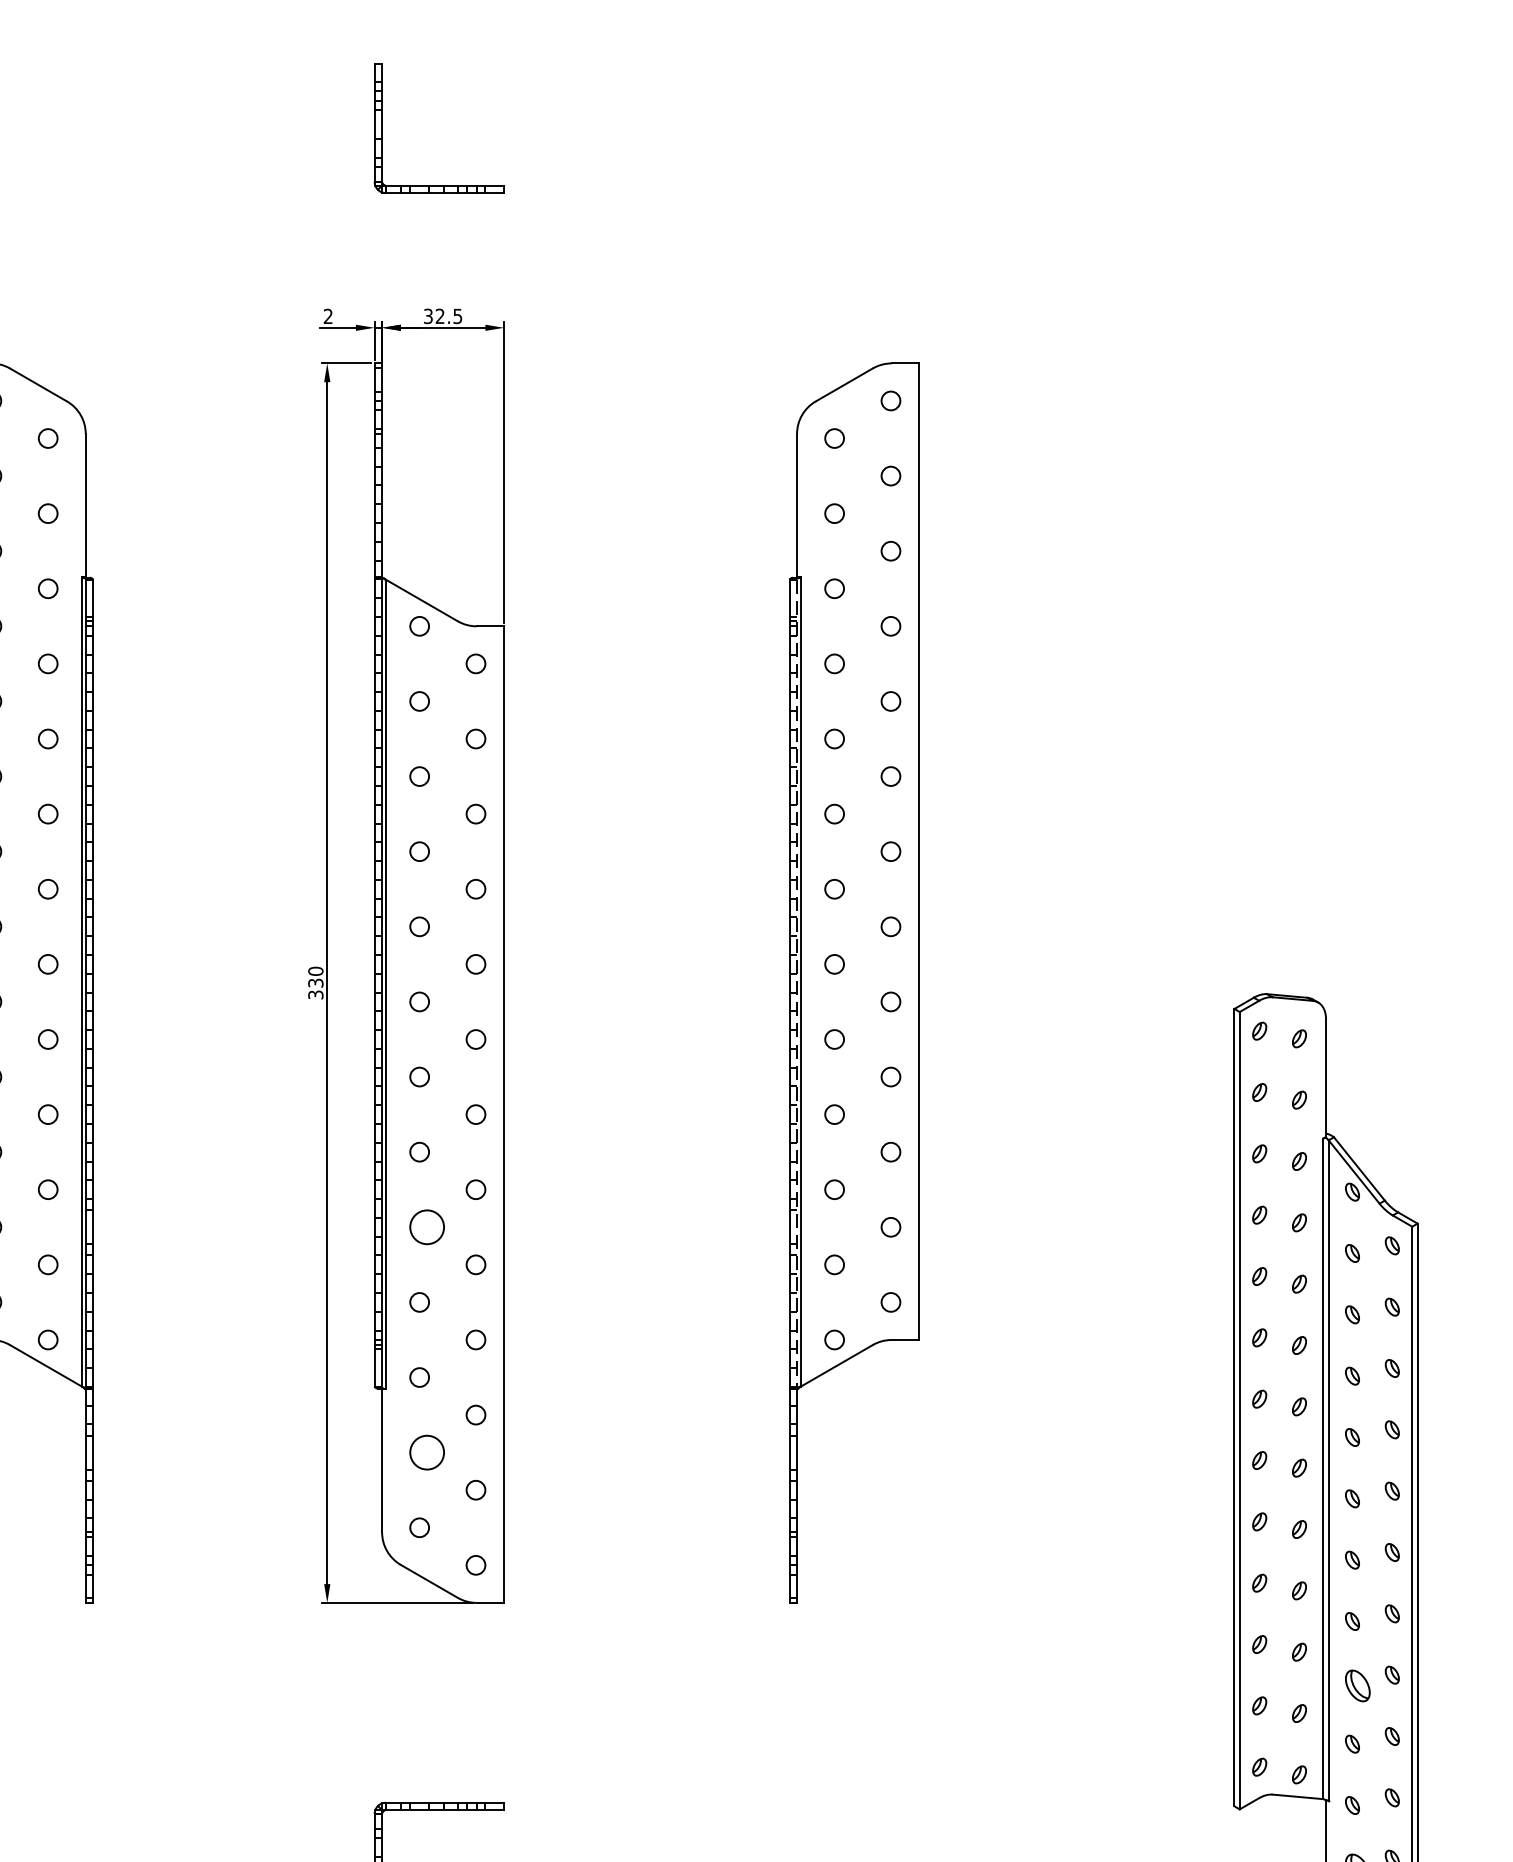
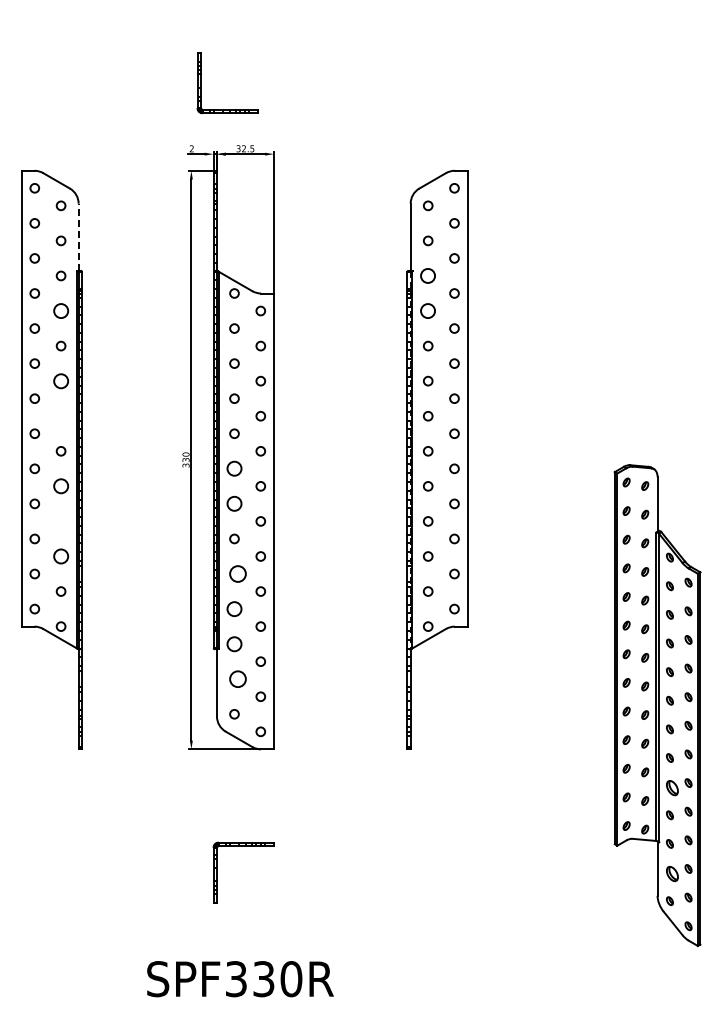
part: (383, 129) -> (201, 83), moved
line: (85, 506) -> (78, 237), solid -> dashed
circle: (835, 587) -> (428, 275), size x1.6
circle: (46, 662) -> (60, 310), size x1.6
circle: (835, 662) -> (428, 310), size x1.6
circle: (46, 812) -> (60, 380), size x1.6
circle: (46, 889) -> (60, 416), removed
circle: (419, 1001) -> (234, 468), size x1.6
circle: (46, 1039) -> (60, 486), size x1.6
circle: (419, 1076) -> (234, 503), size x1.6
circle: (46, 1114) -> (60, 521), removed
circle: (46, 1189) -> (60, 556), size x1.6
circle: (419, 1301) -> (234, 608), size x1.6
circle: (419, 1376) -> (234, 643), size x1.6

